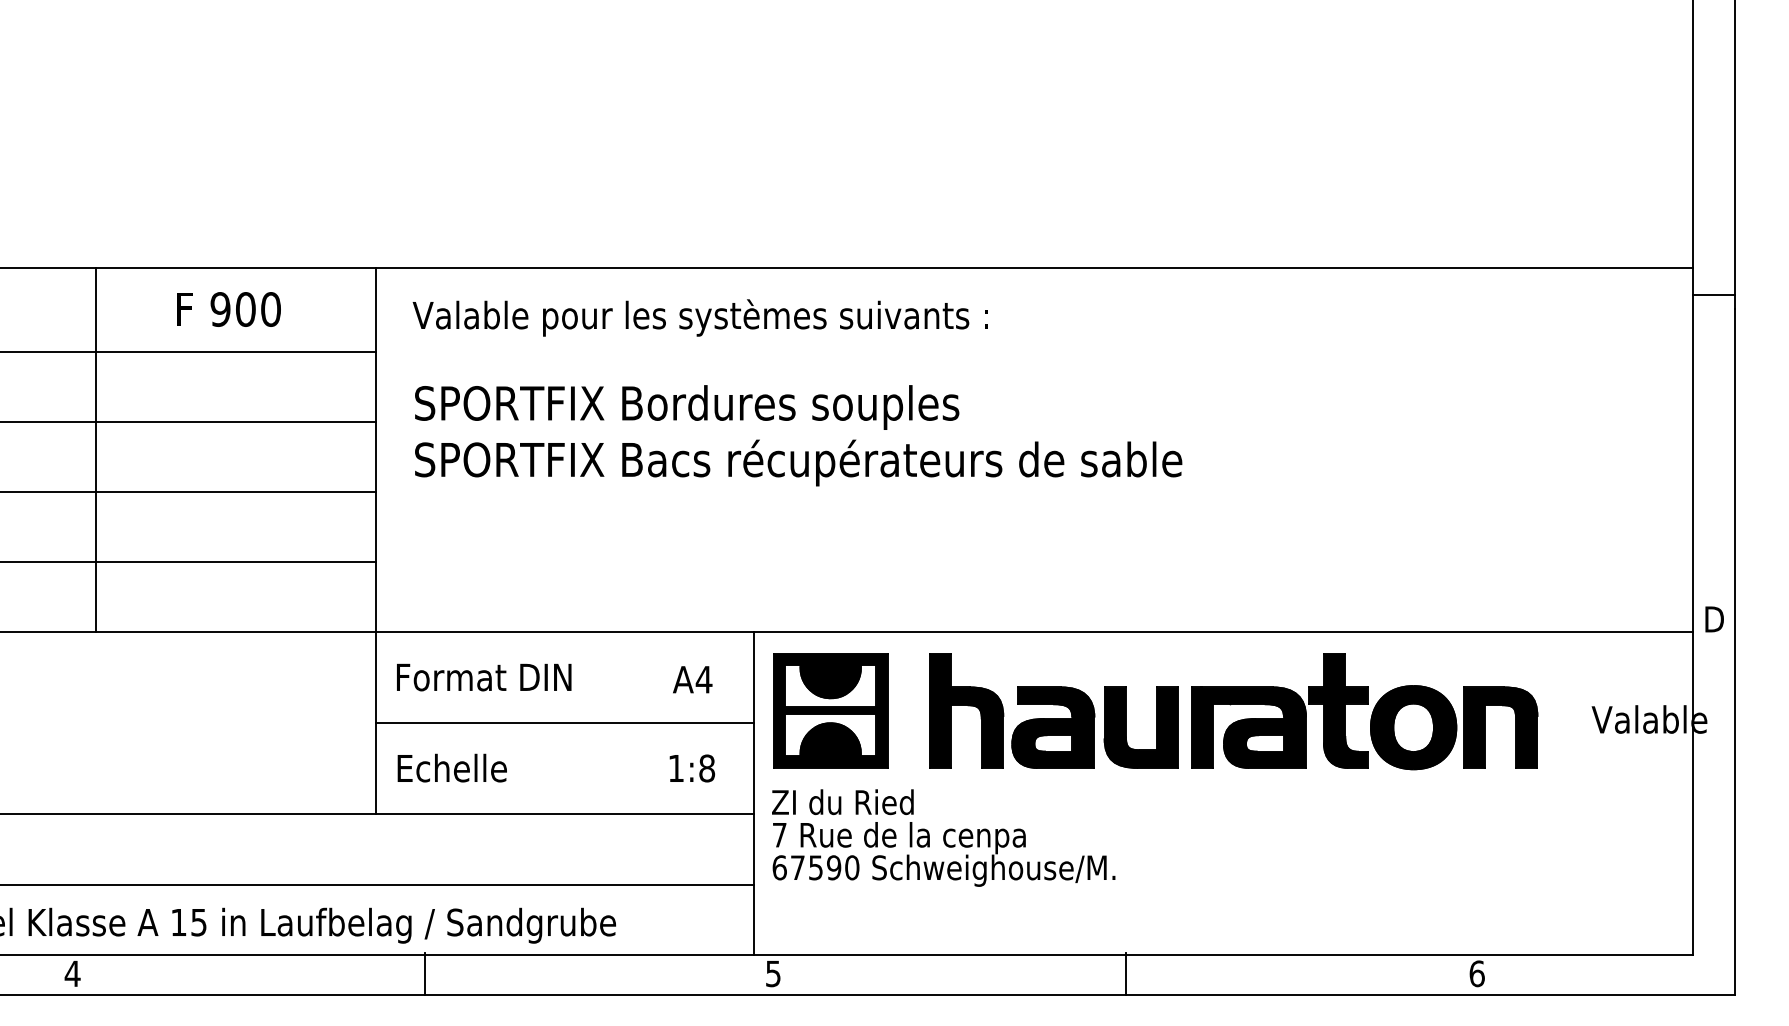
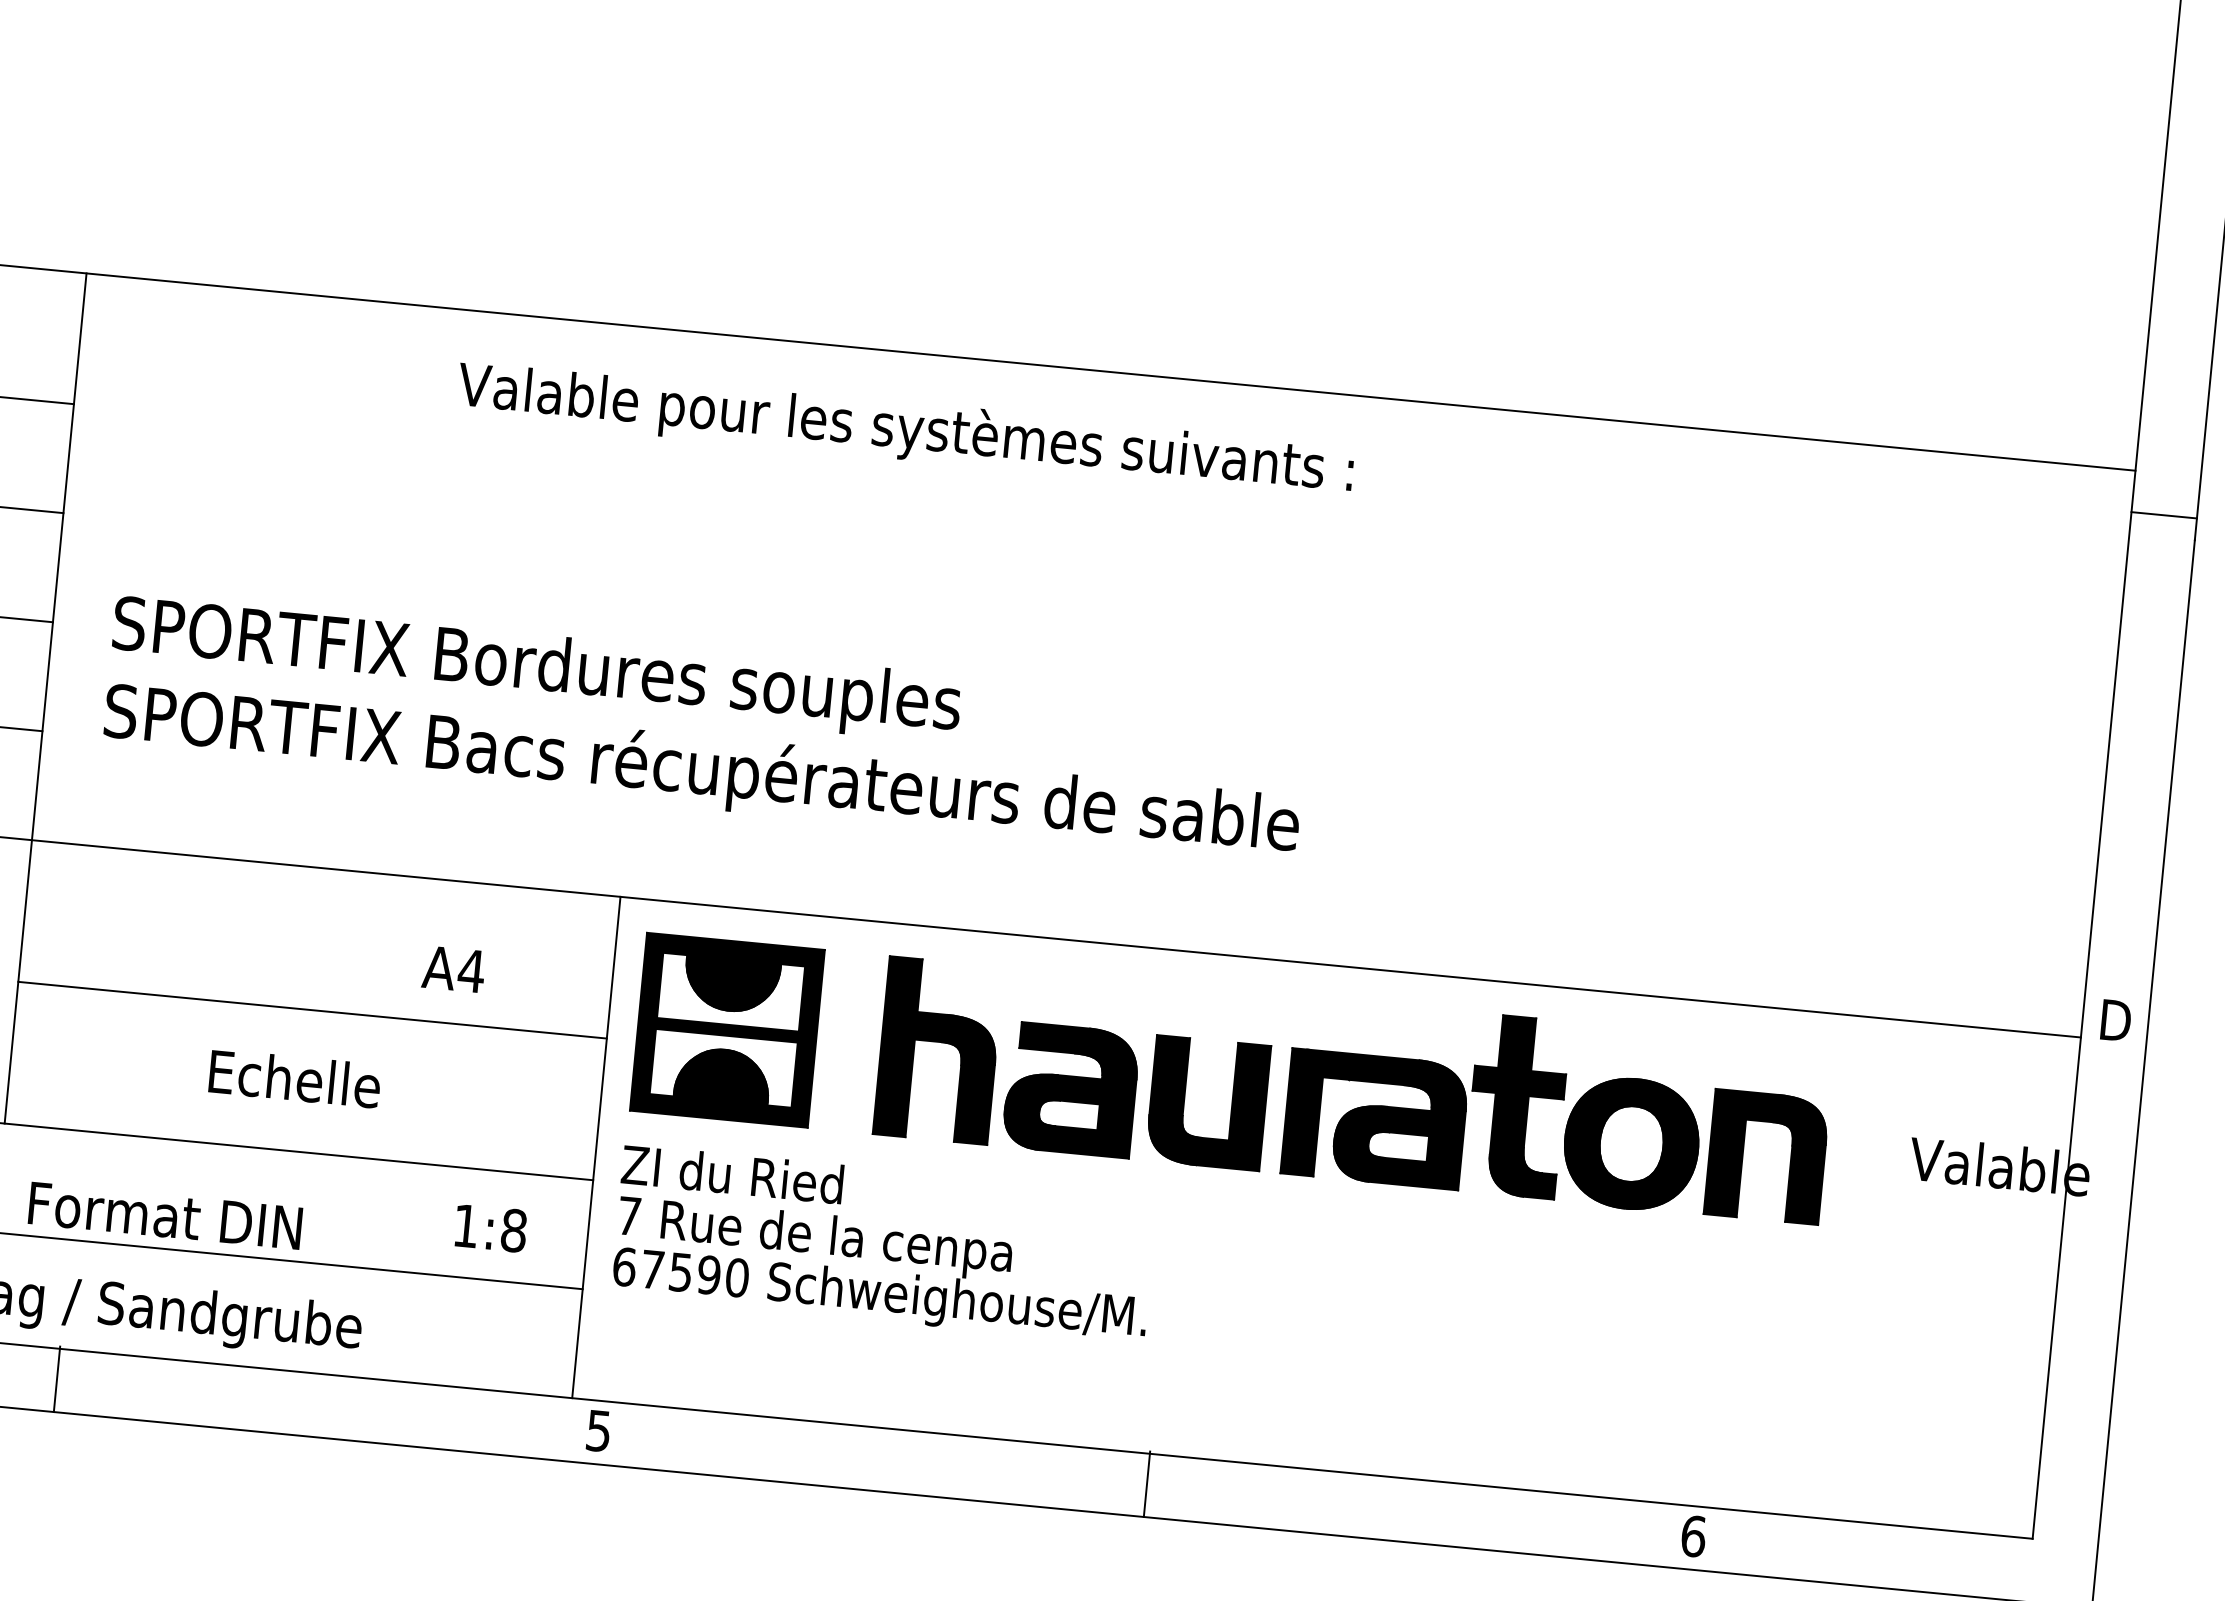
text: (699, 317) -> (904, 429), moved
text: (798, 435) -> (705, 729), moved
text: (484, 677) -> (165, 1216), moved
text: (692, 679) -> (453, 968), moved
text: (451, 767) -> (293, 1077), moved
text: (692, 768) -> (491, 1228), moved

